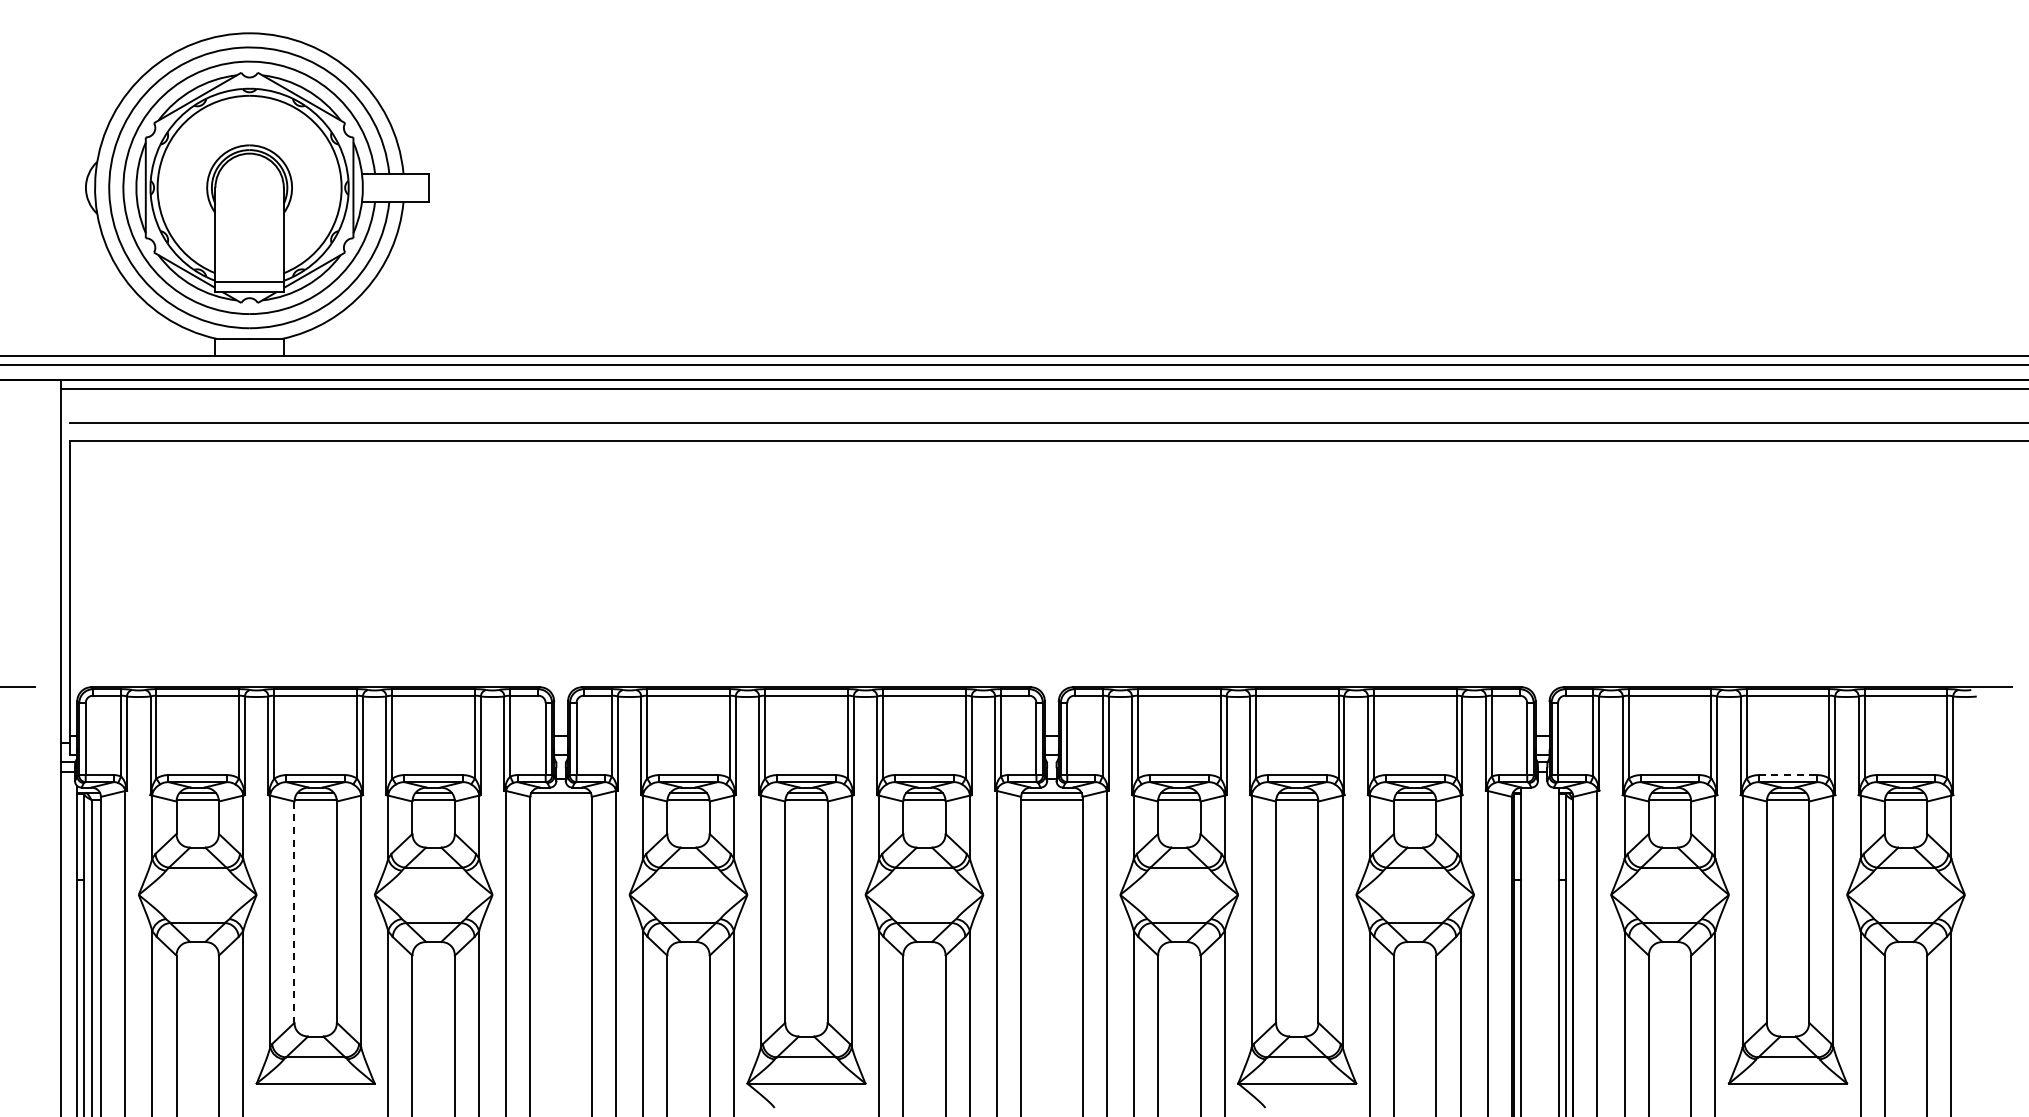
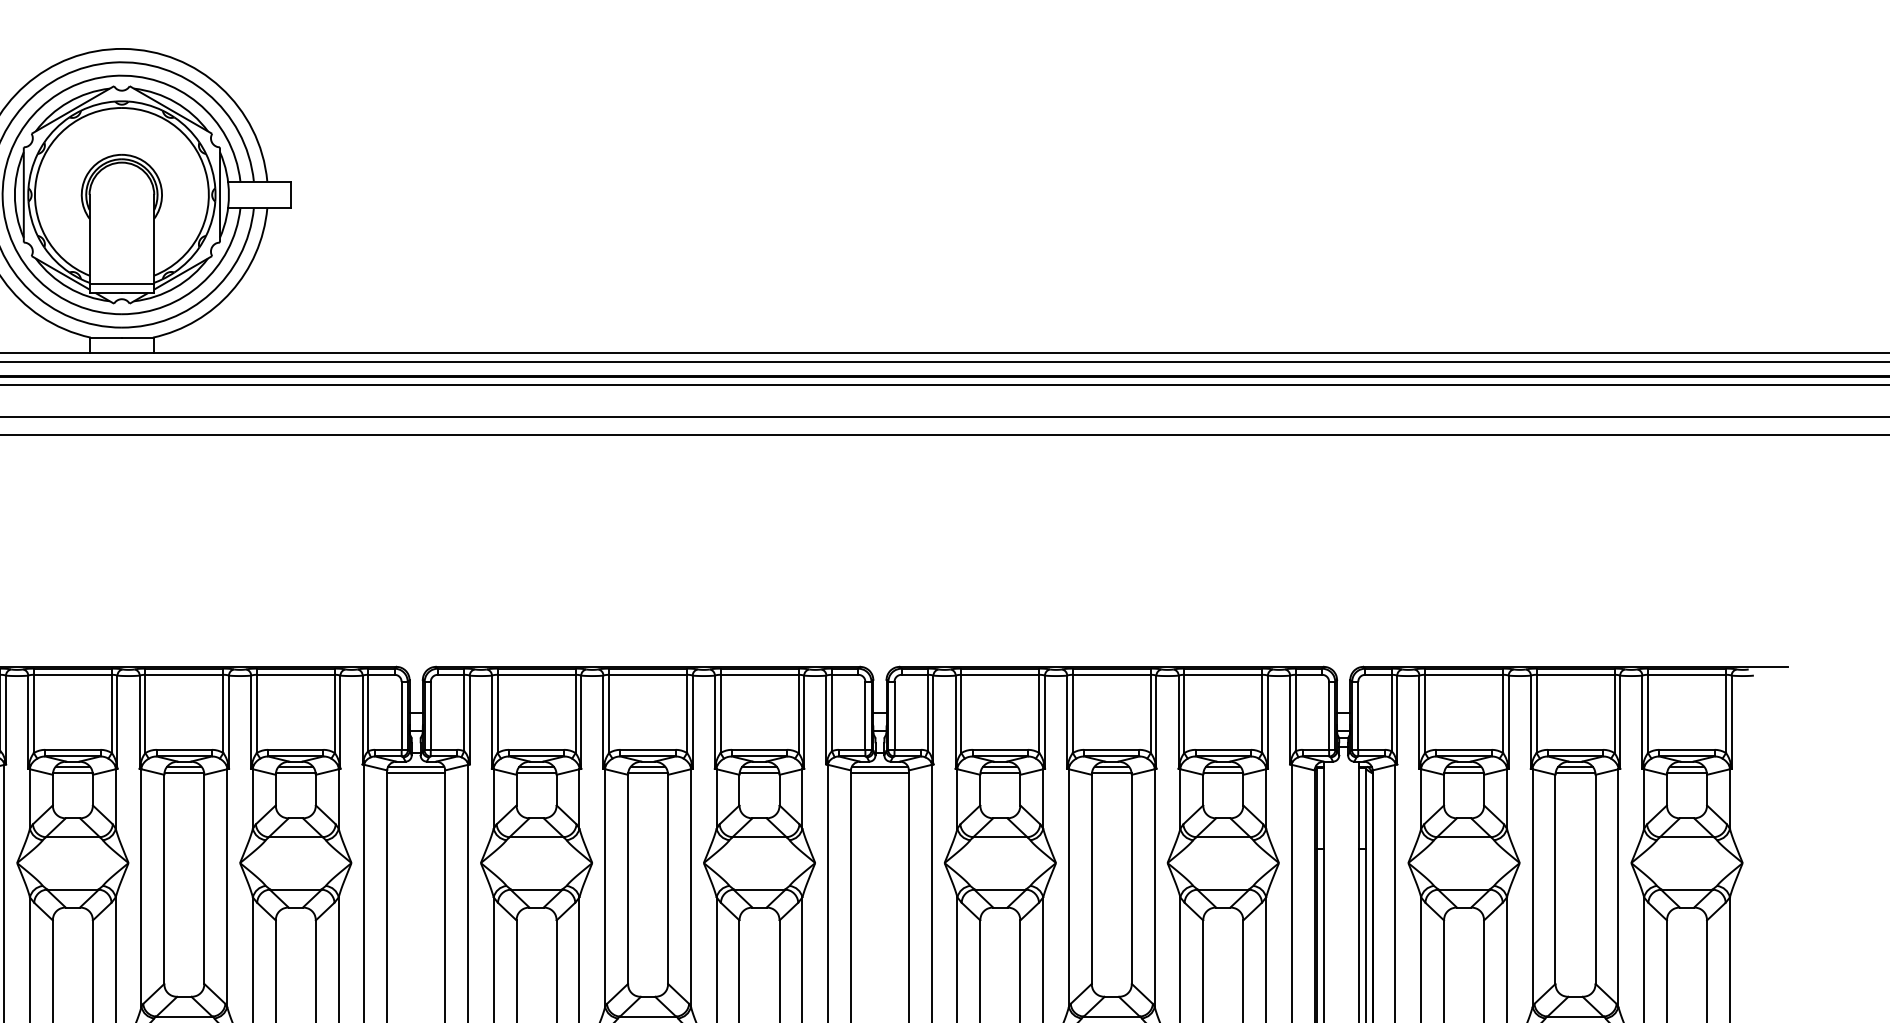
line: (1788, 775) -> (1575, 750), dashed -> solid
line: (560, 800) -> (415, 773), added
line: (294, 912) -> (164, 879), dashed -> solid

